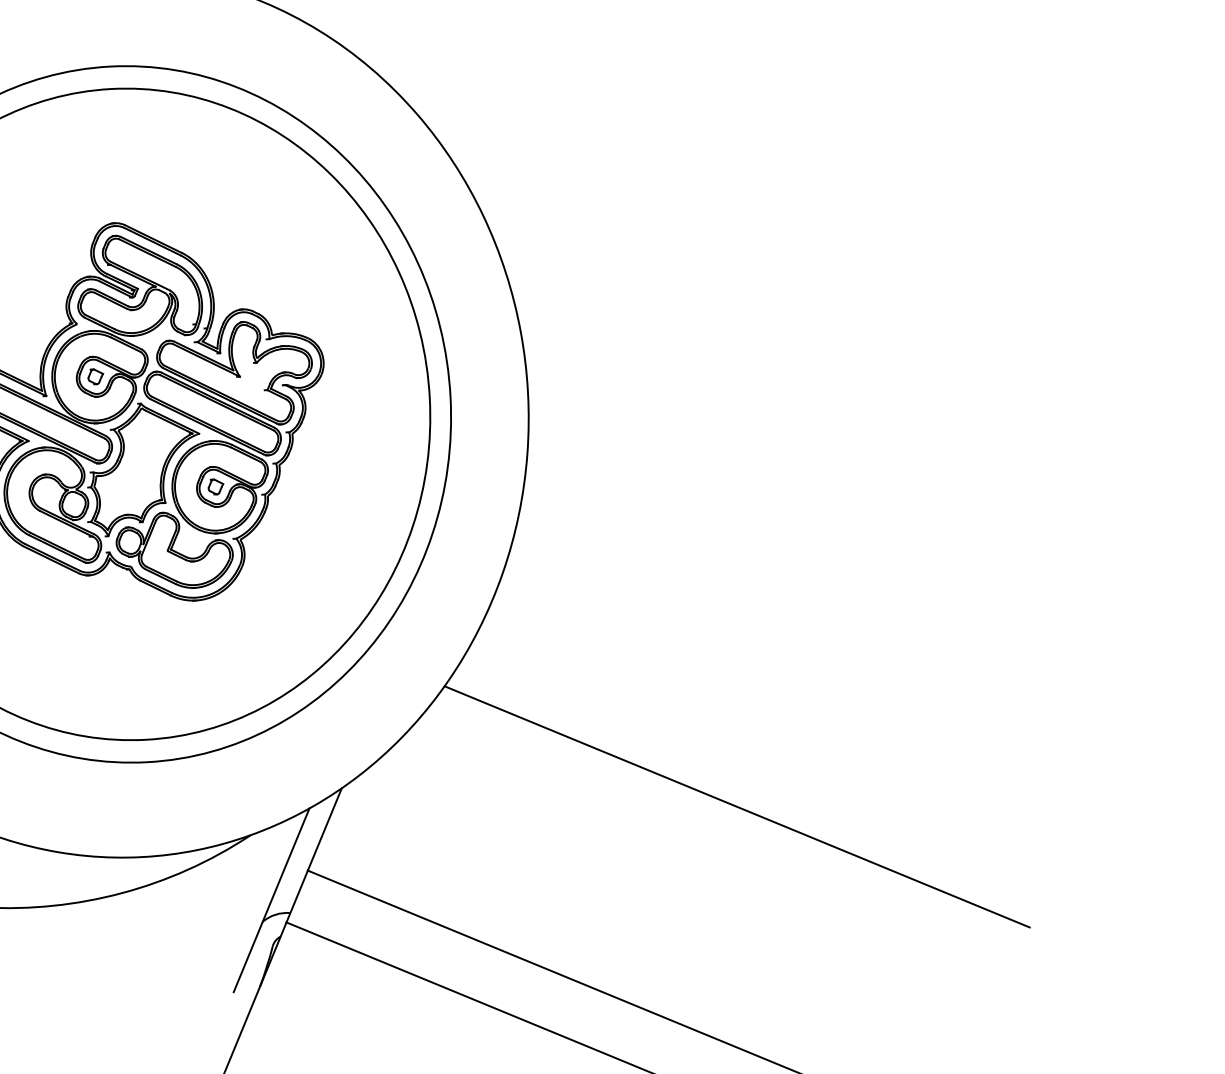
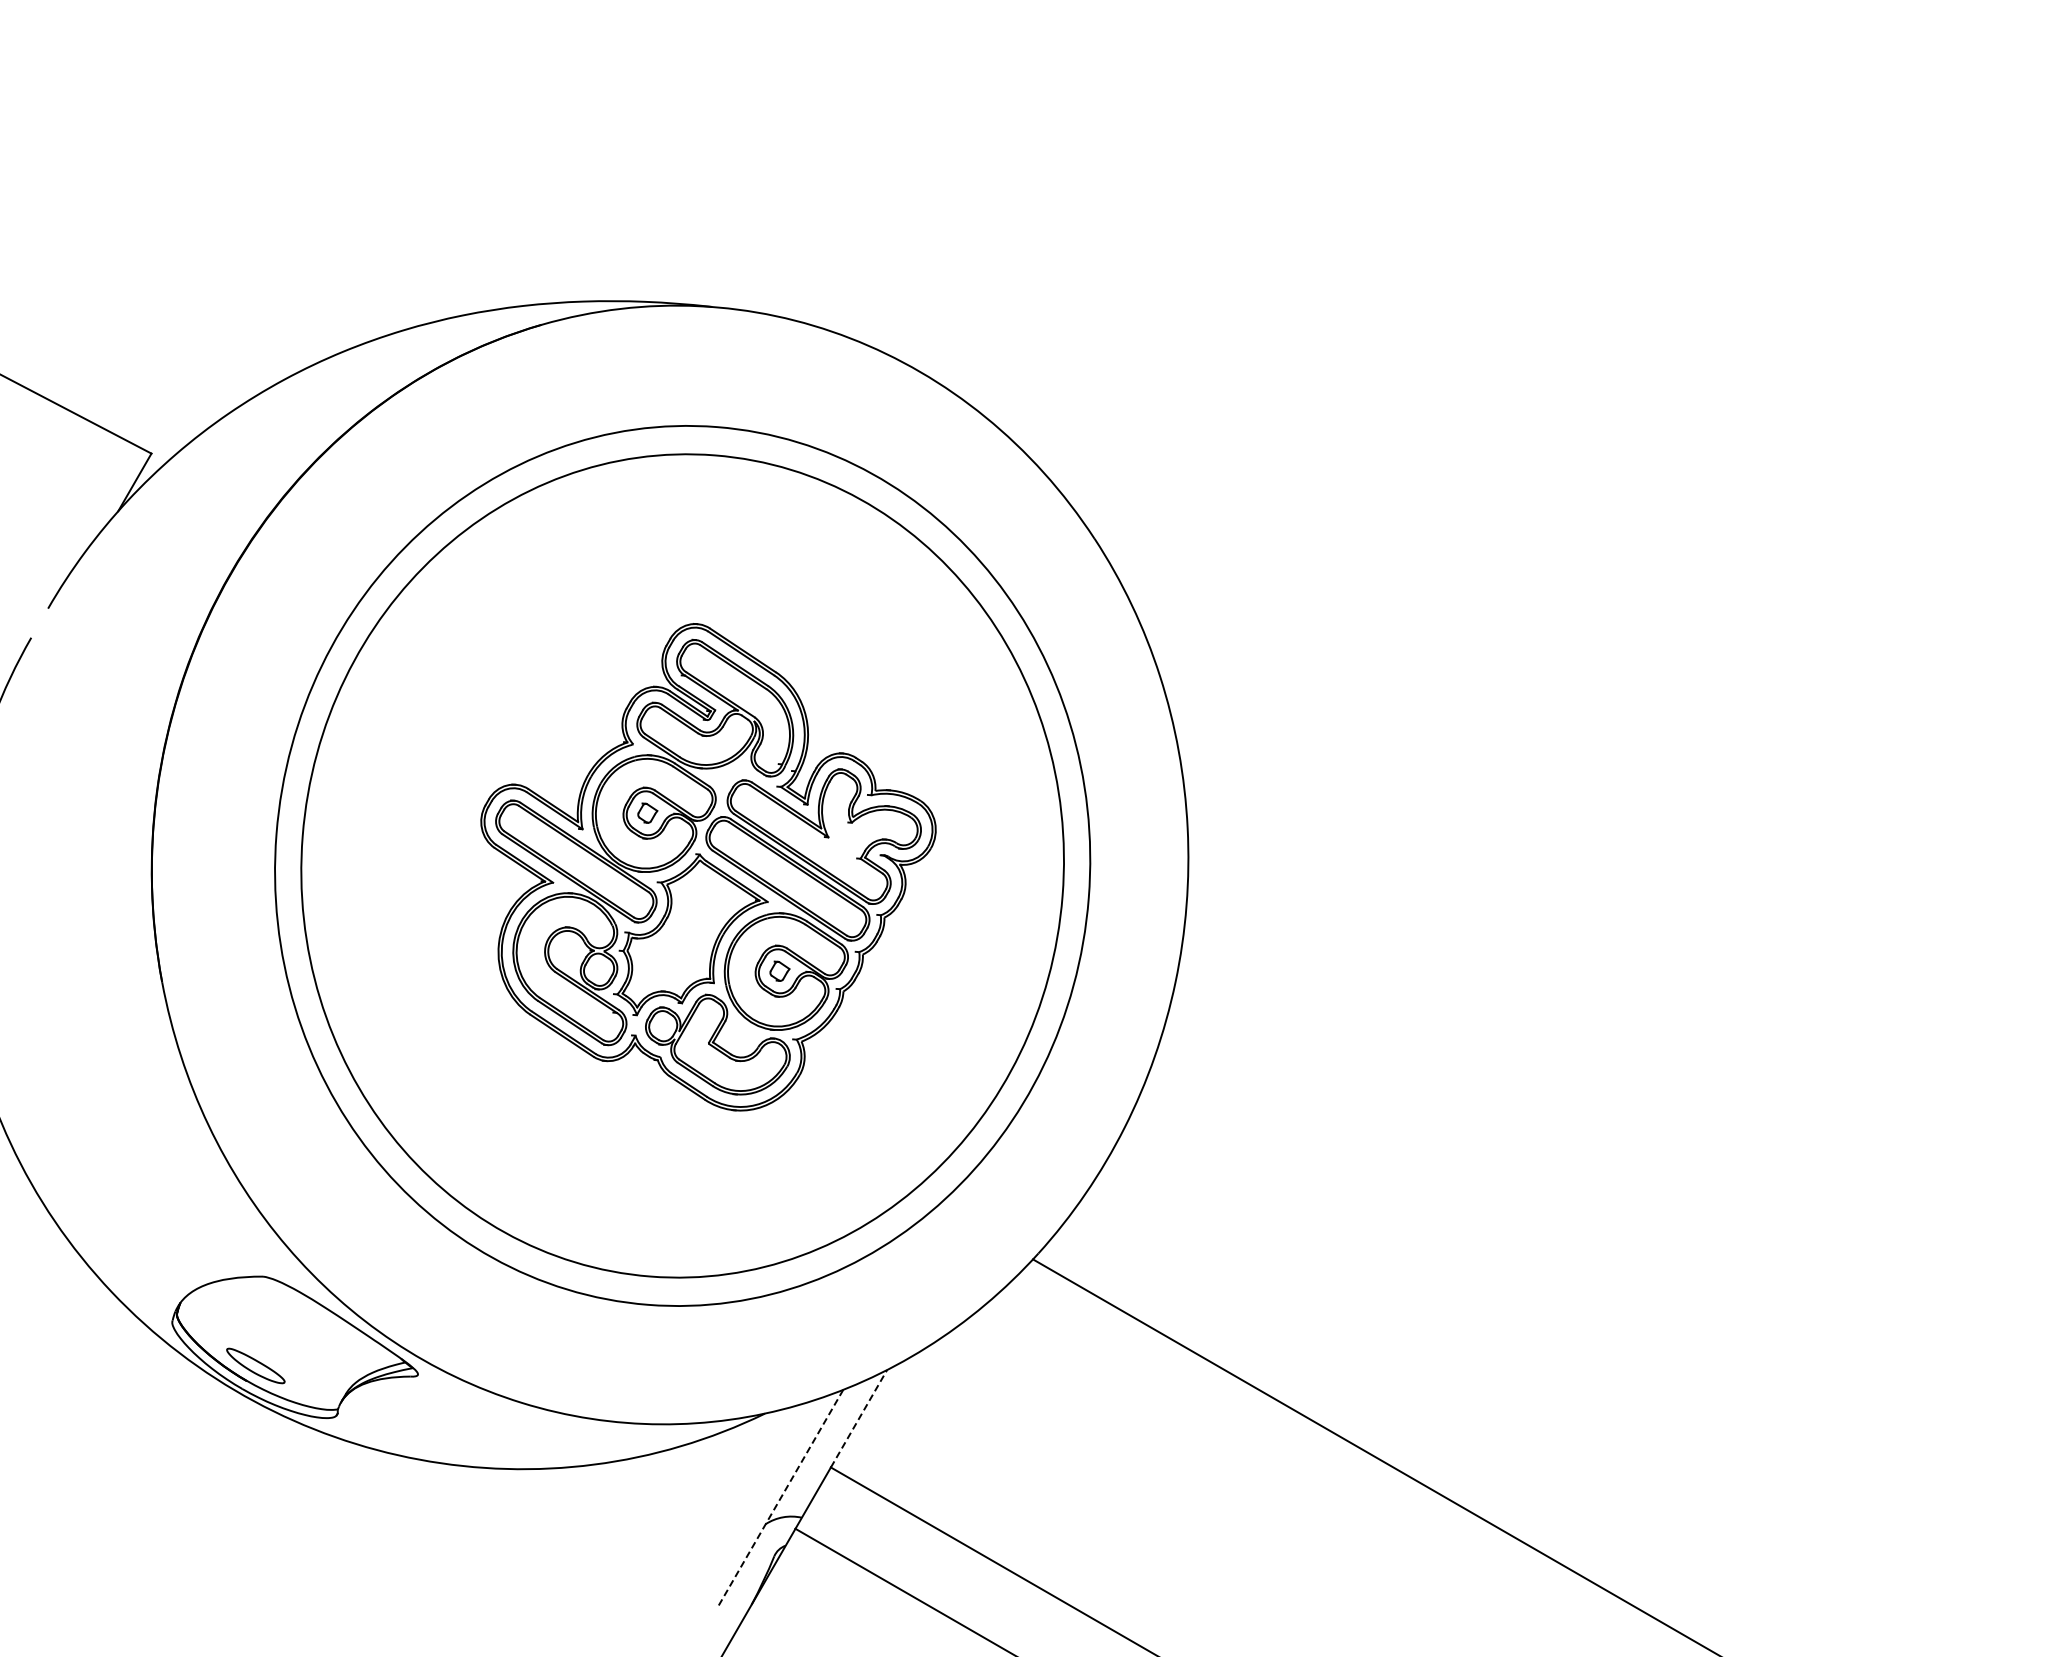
line: (325, 829) -> (859, 1418), solid -> dashed
line: (271, 900) -> (780, 1498), solid -> dashed

